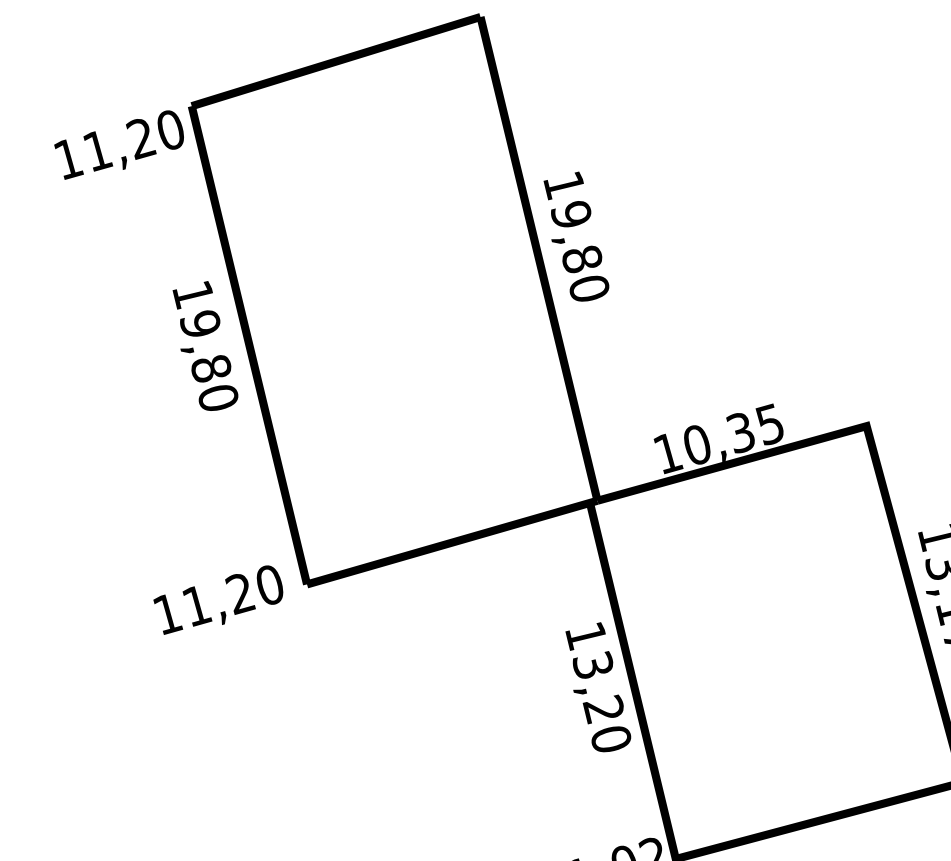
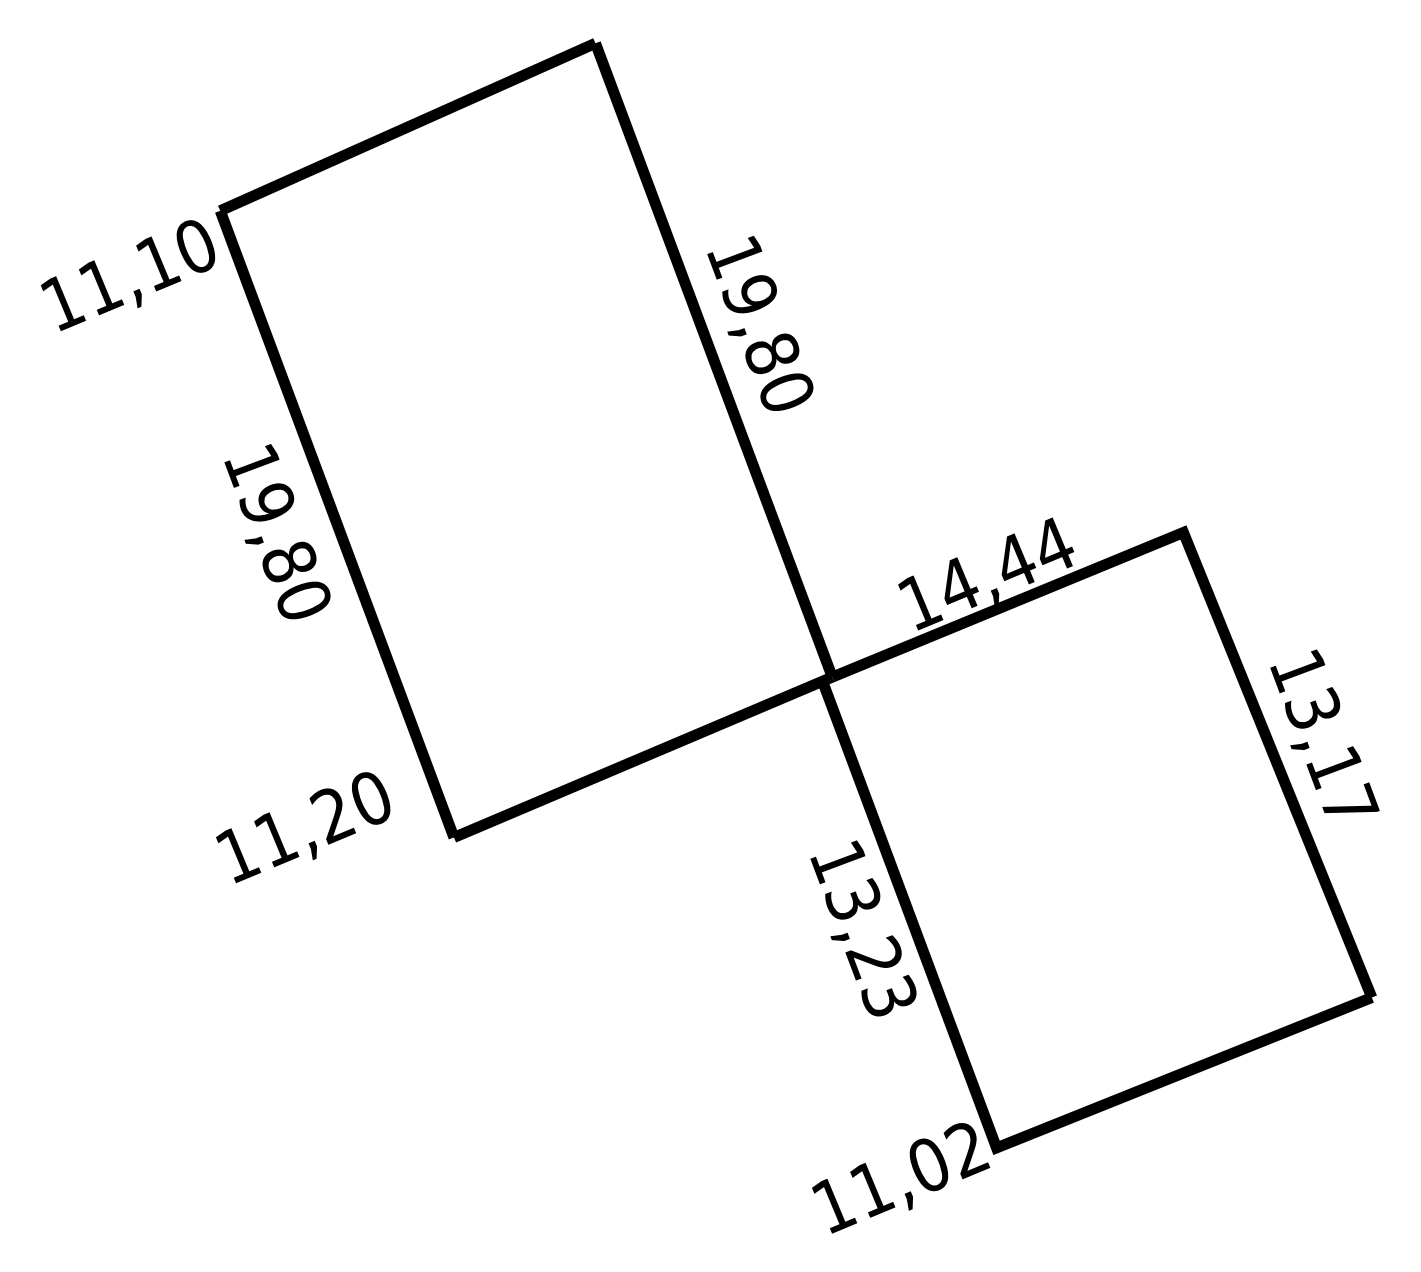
text: (141, 139) -> (157, 264), 11,20 -> 11,10
text: (734, 433) -> (1006, 564), 10,35 -> 14,44
text: (218, 600) -> (303, 827), moved
text: (610, 738) -> (888, 995), 13,20 -> 13,23

